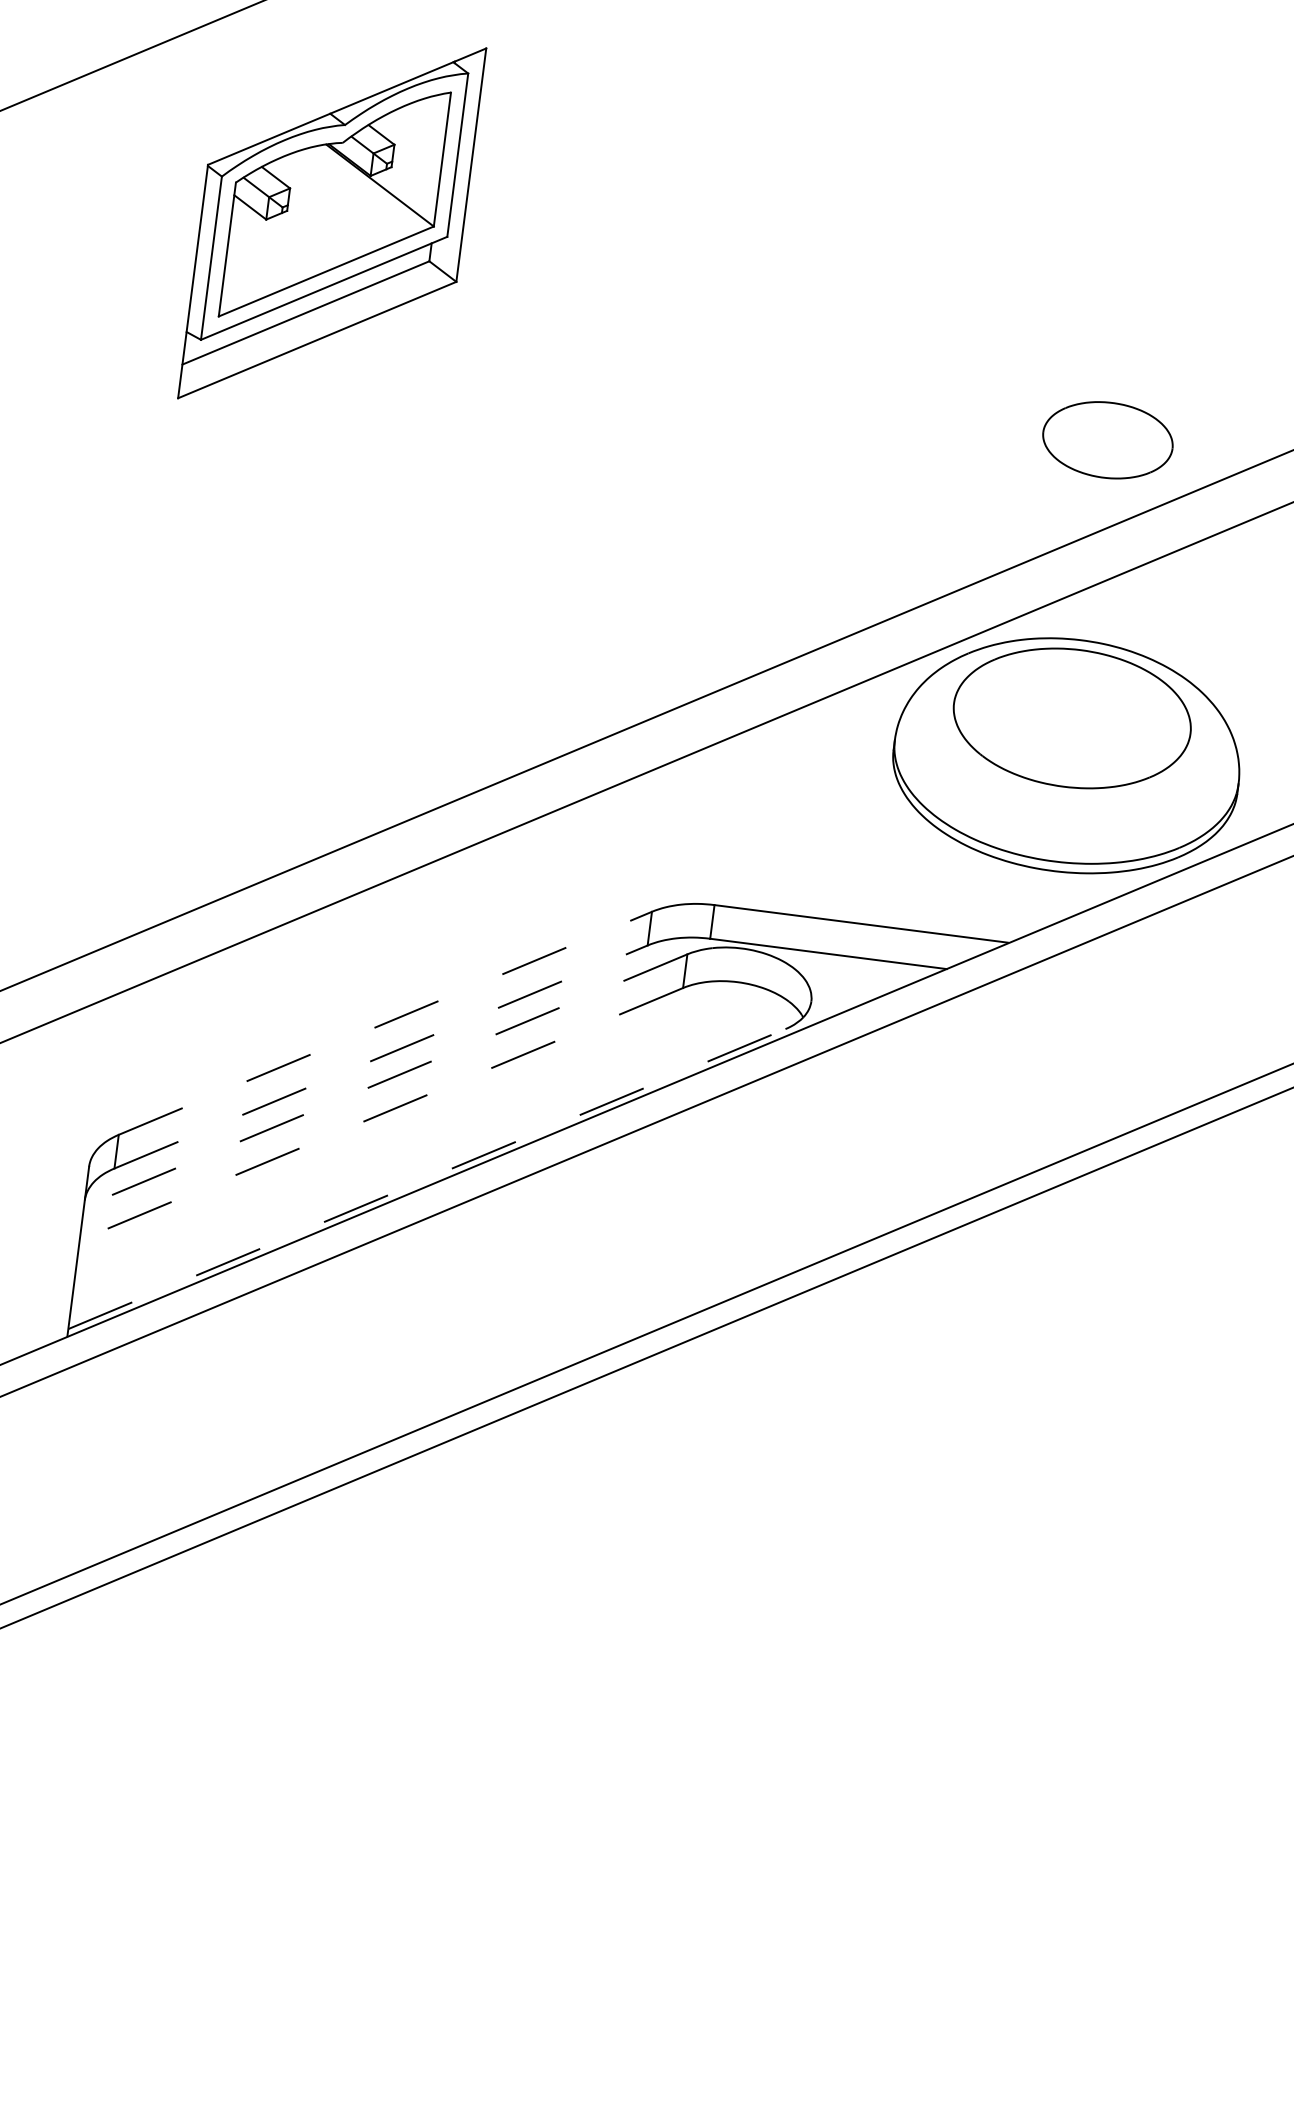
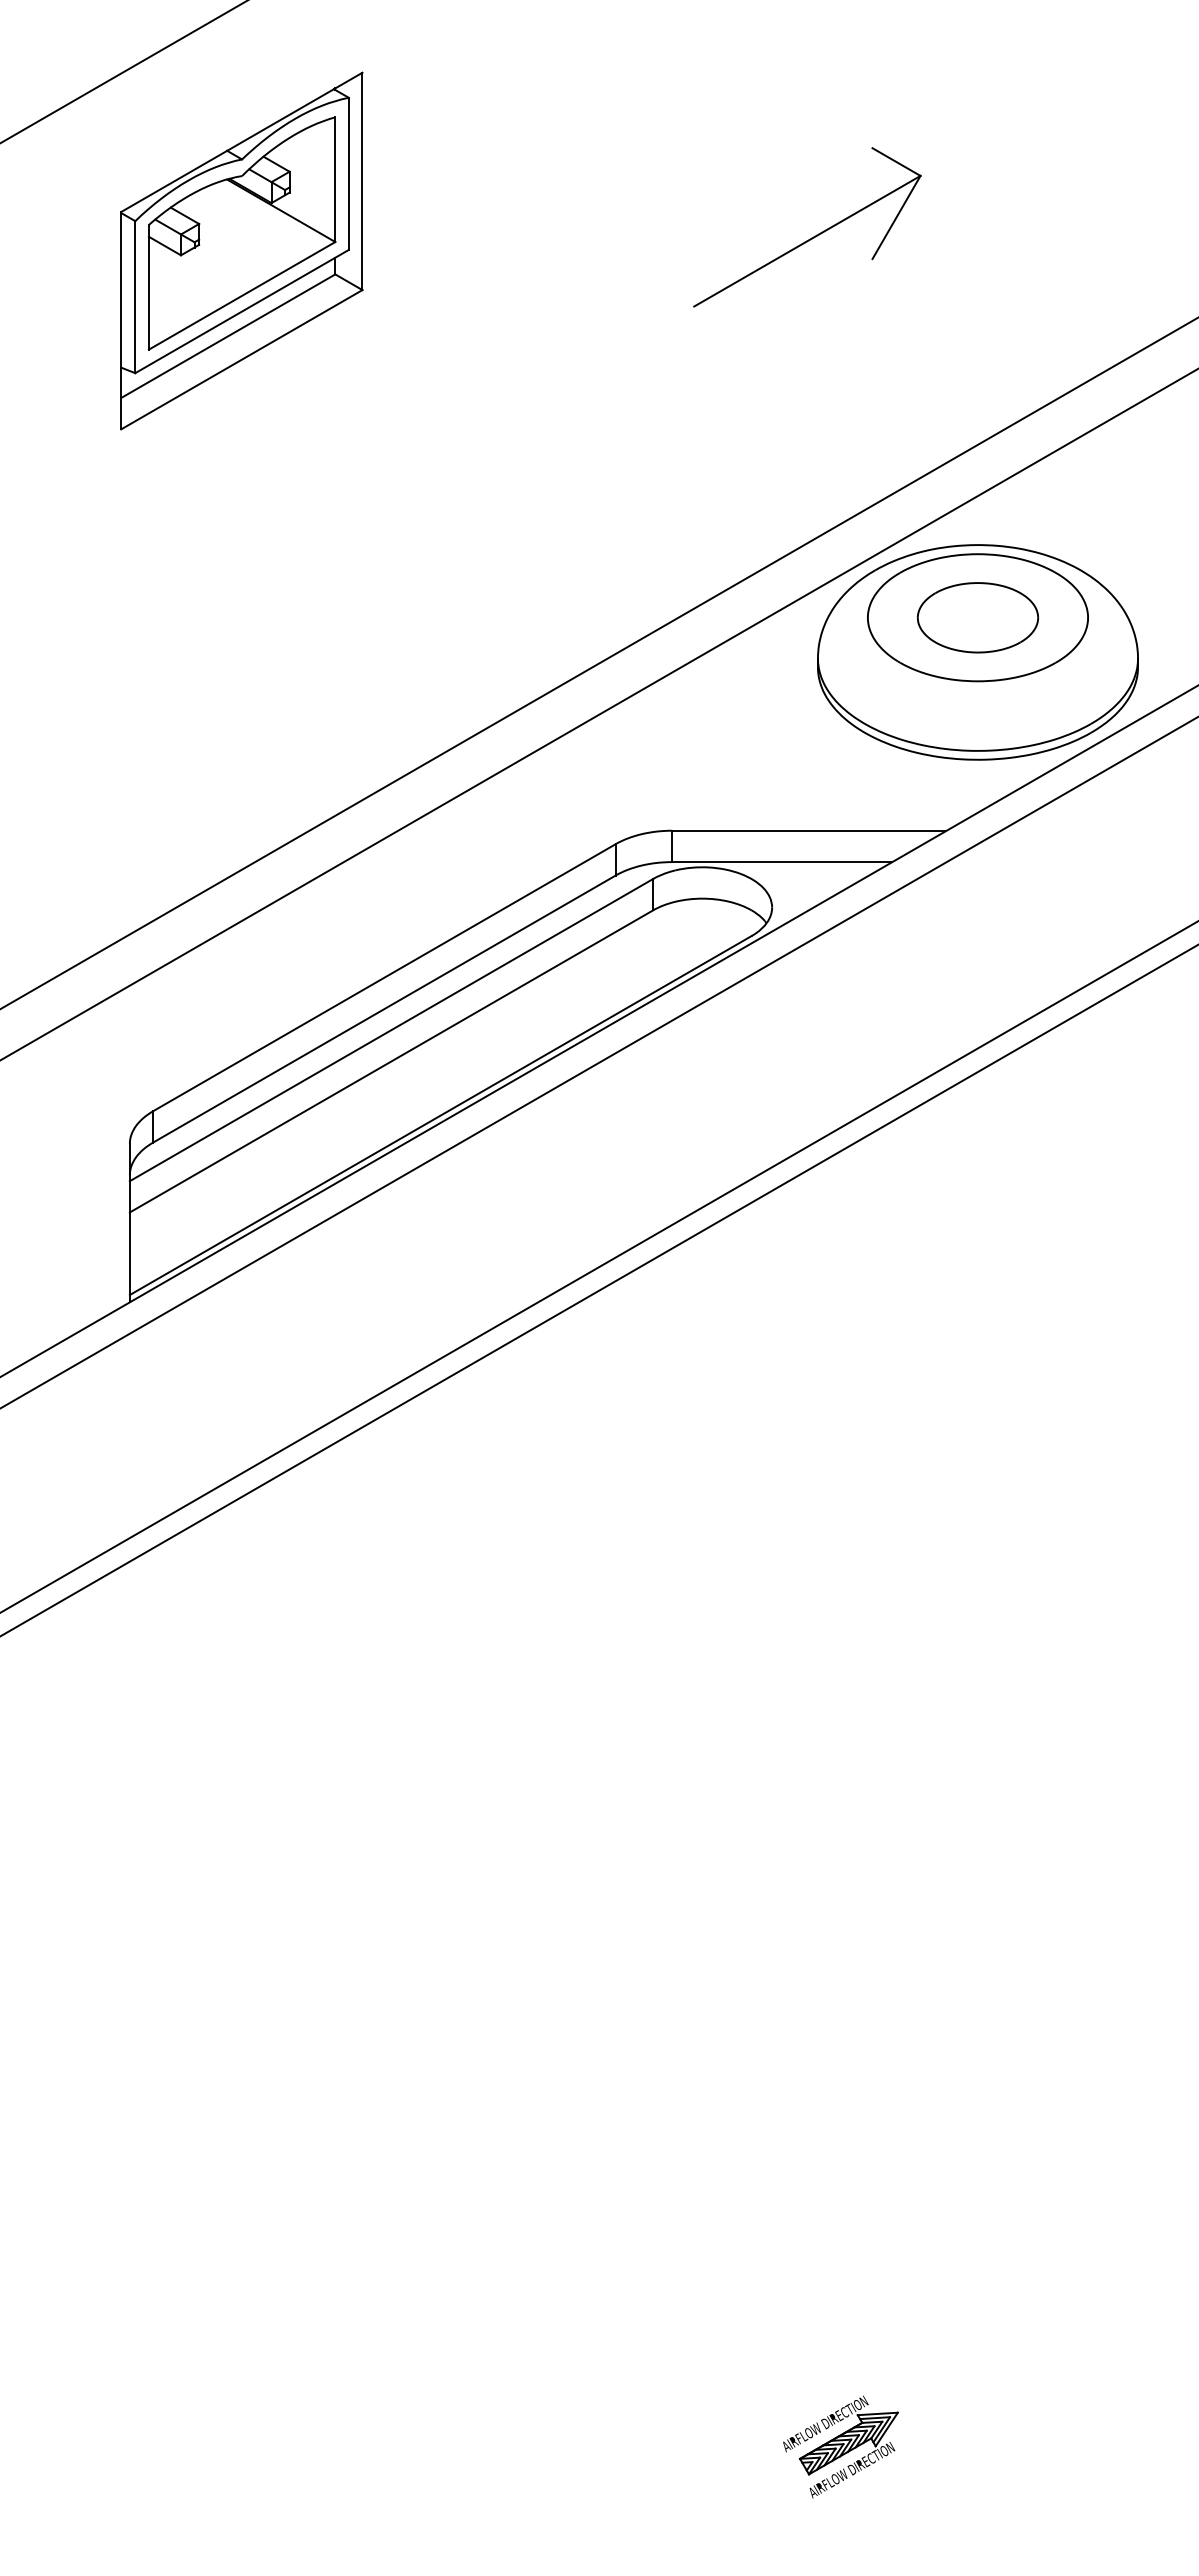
part: (945, 287) -> (811, 237), added
part: (1107, 439) -> (977, 617), moved
line: (385, 1023) -> (384, 977), dashed -> solid
line: (381, 1057) -> (384, 1009), dashed -> solid
line: (385, 1081) -> (391, 1030), dashed -> solid
line: (381, 1114) -> (391, 1061), dashed -> solid
line: (426, 1179) -> (440, 1115), dashed -> solid

